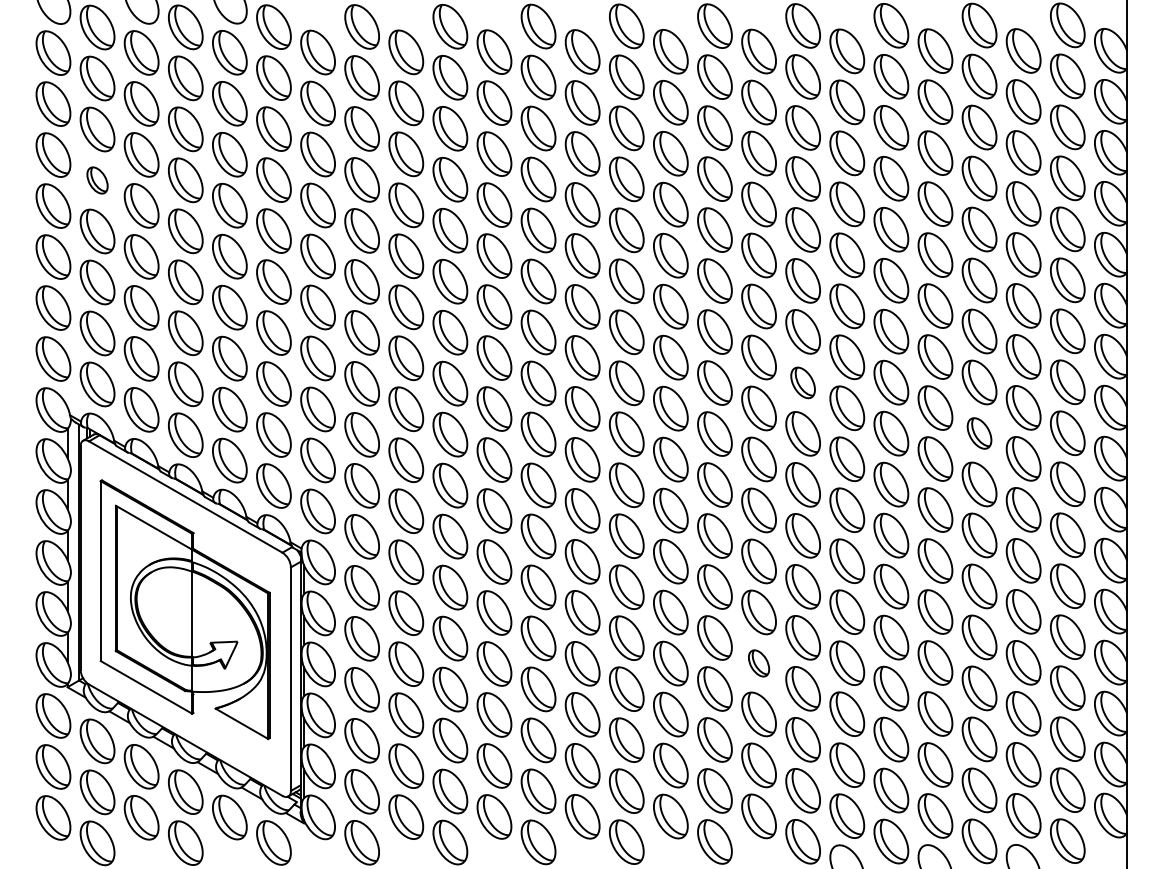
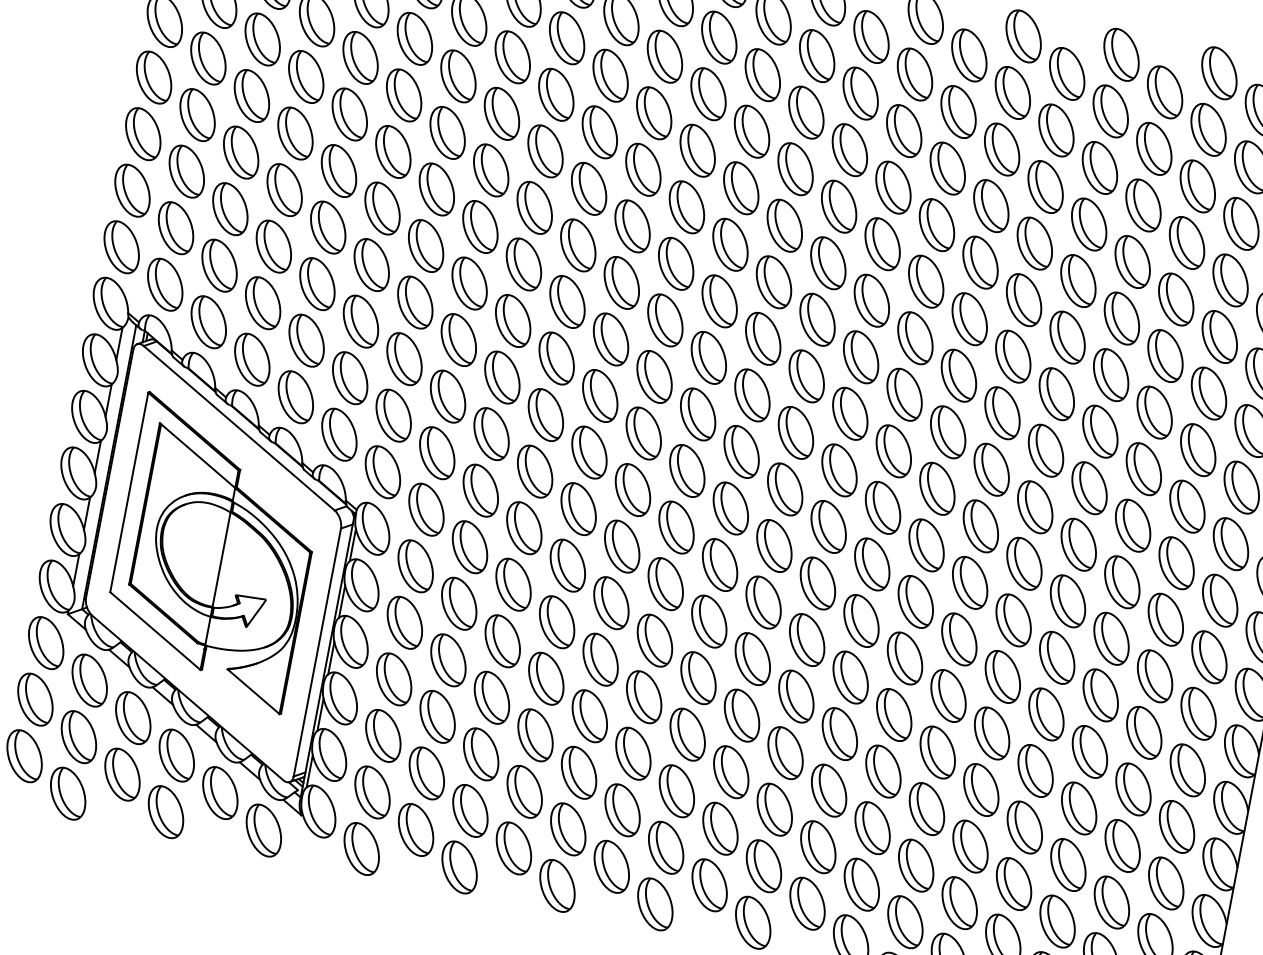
part: (97, 180) -> (208, 58), size x1.67
part: (802, 382) -> (947, 431), size x1.43
part: (979, 433) -> (1133, 525), size x1.43
part: (758, 663) -> (839, 734), size x1.67

